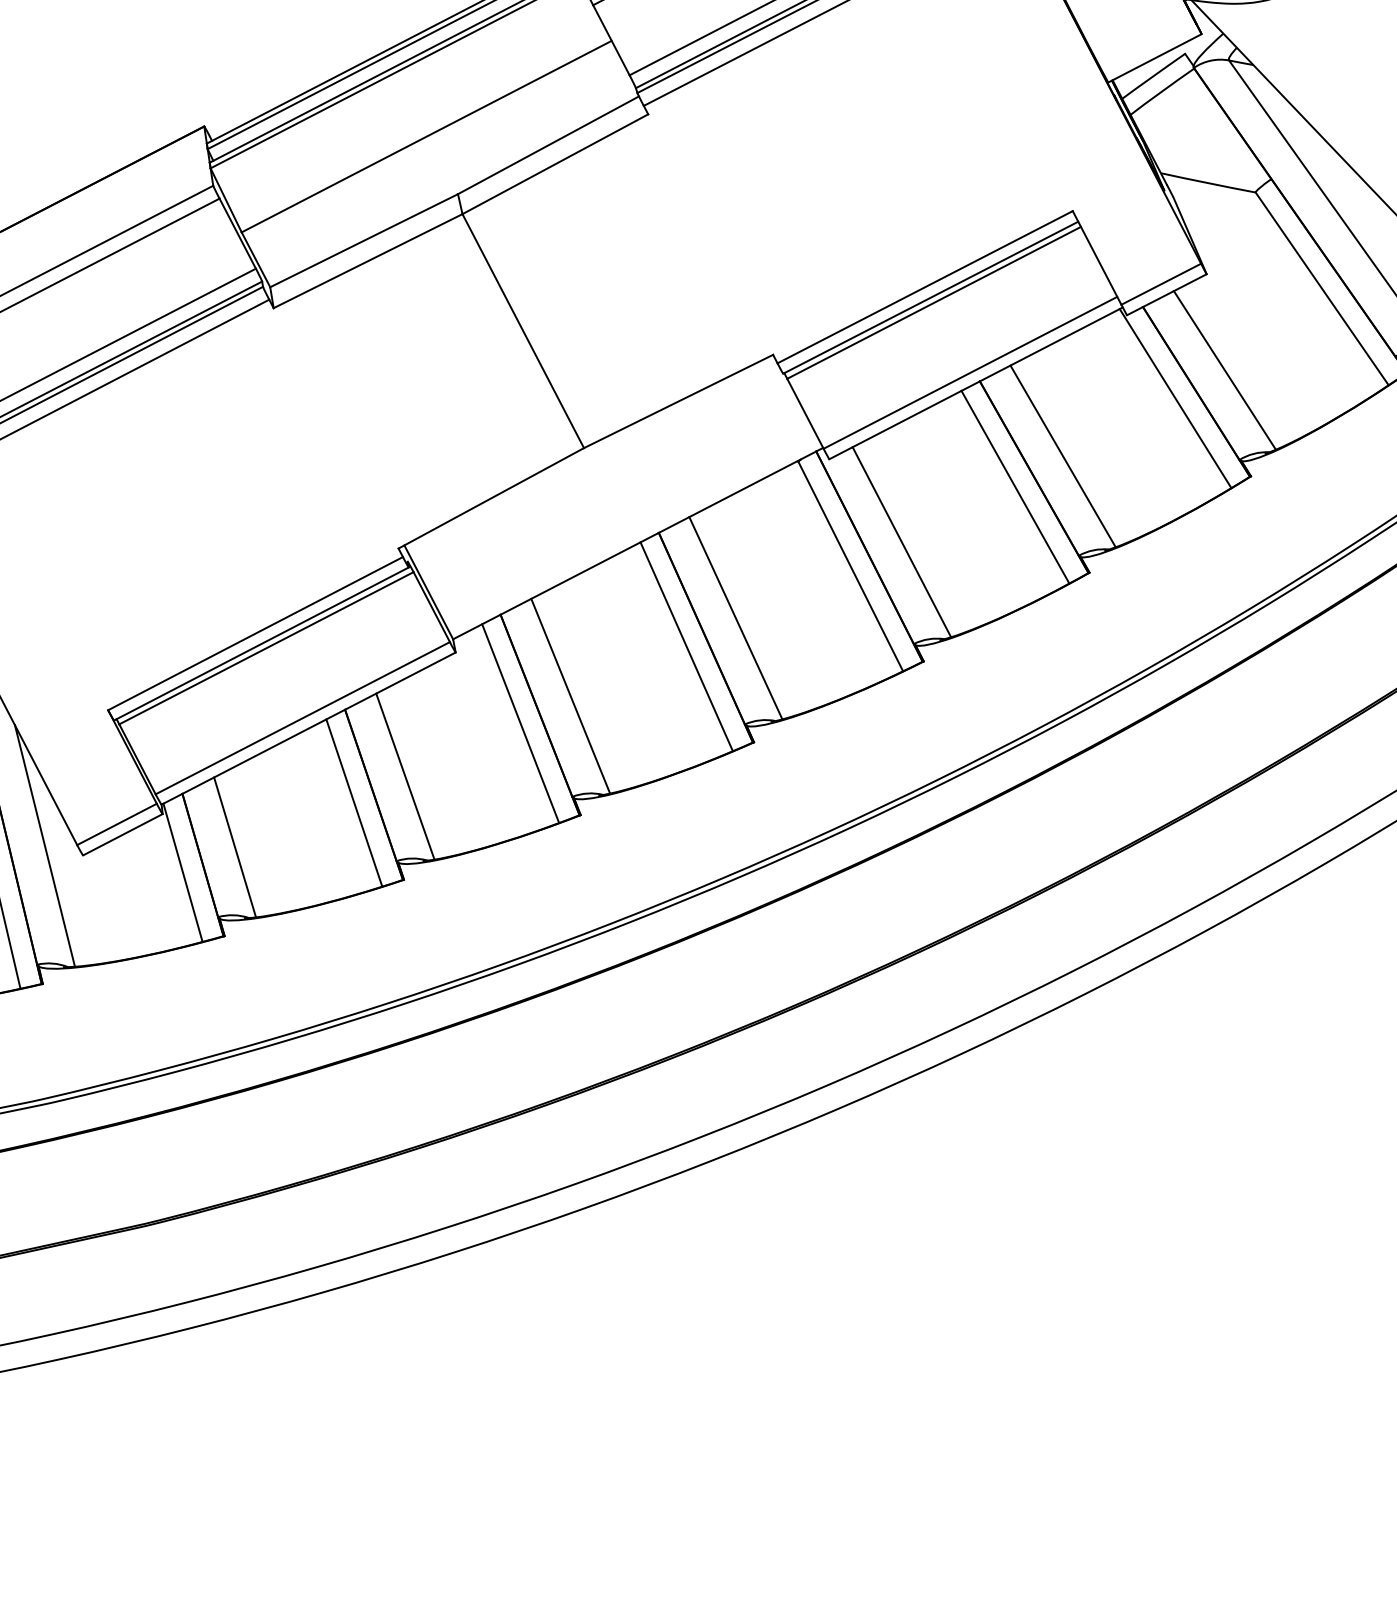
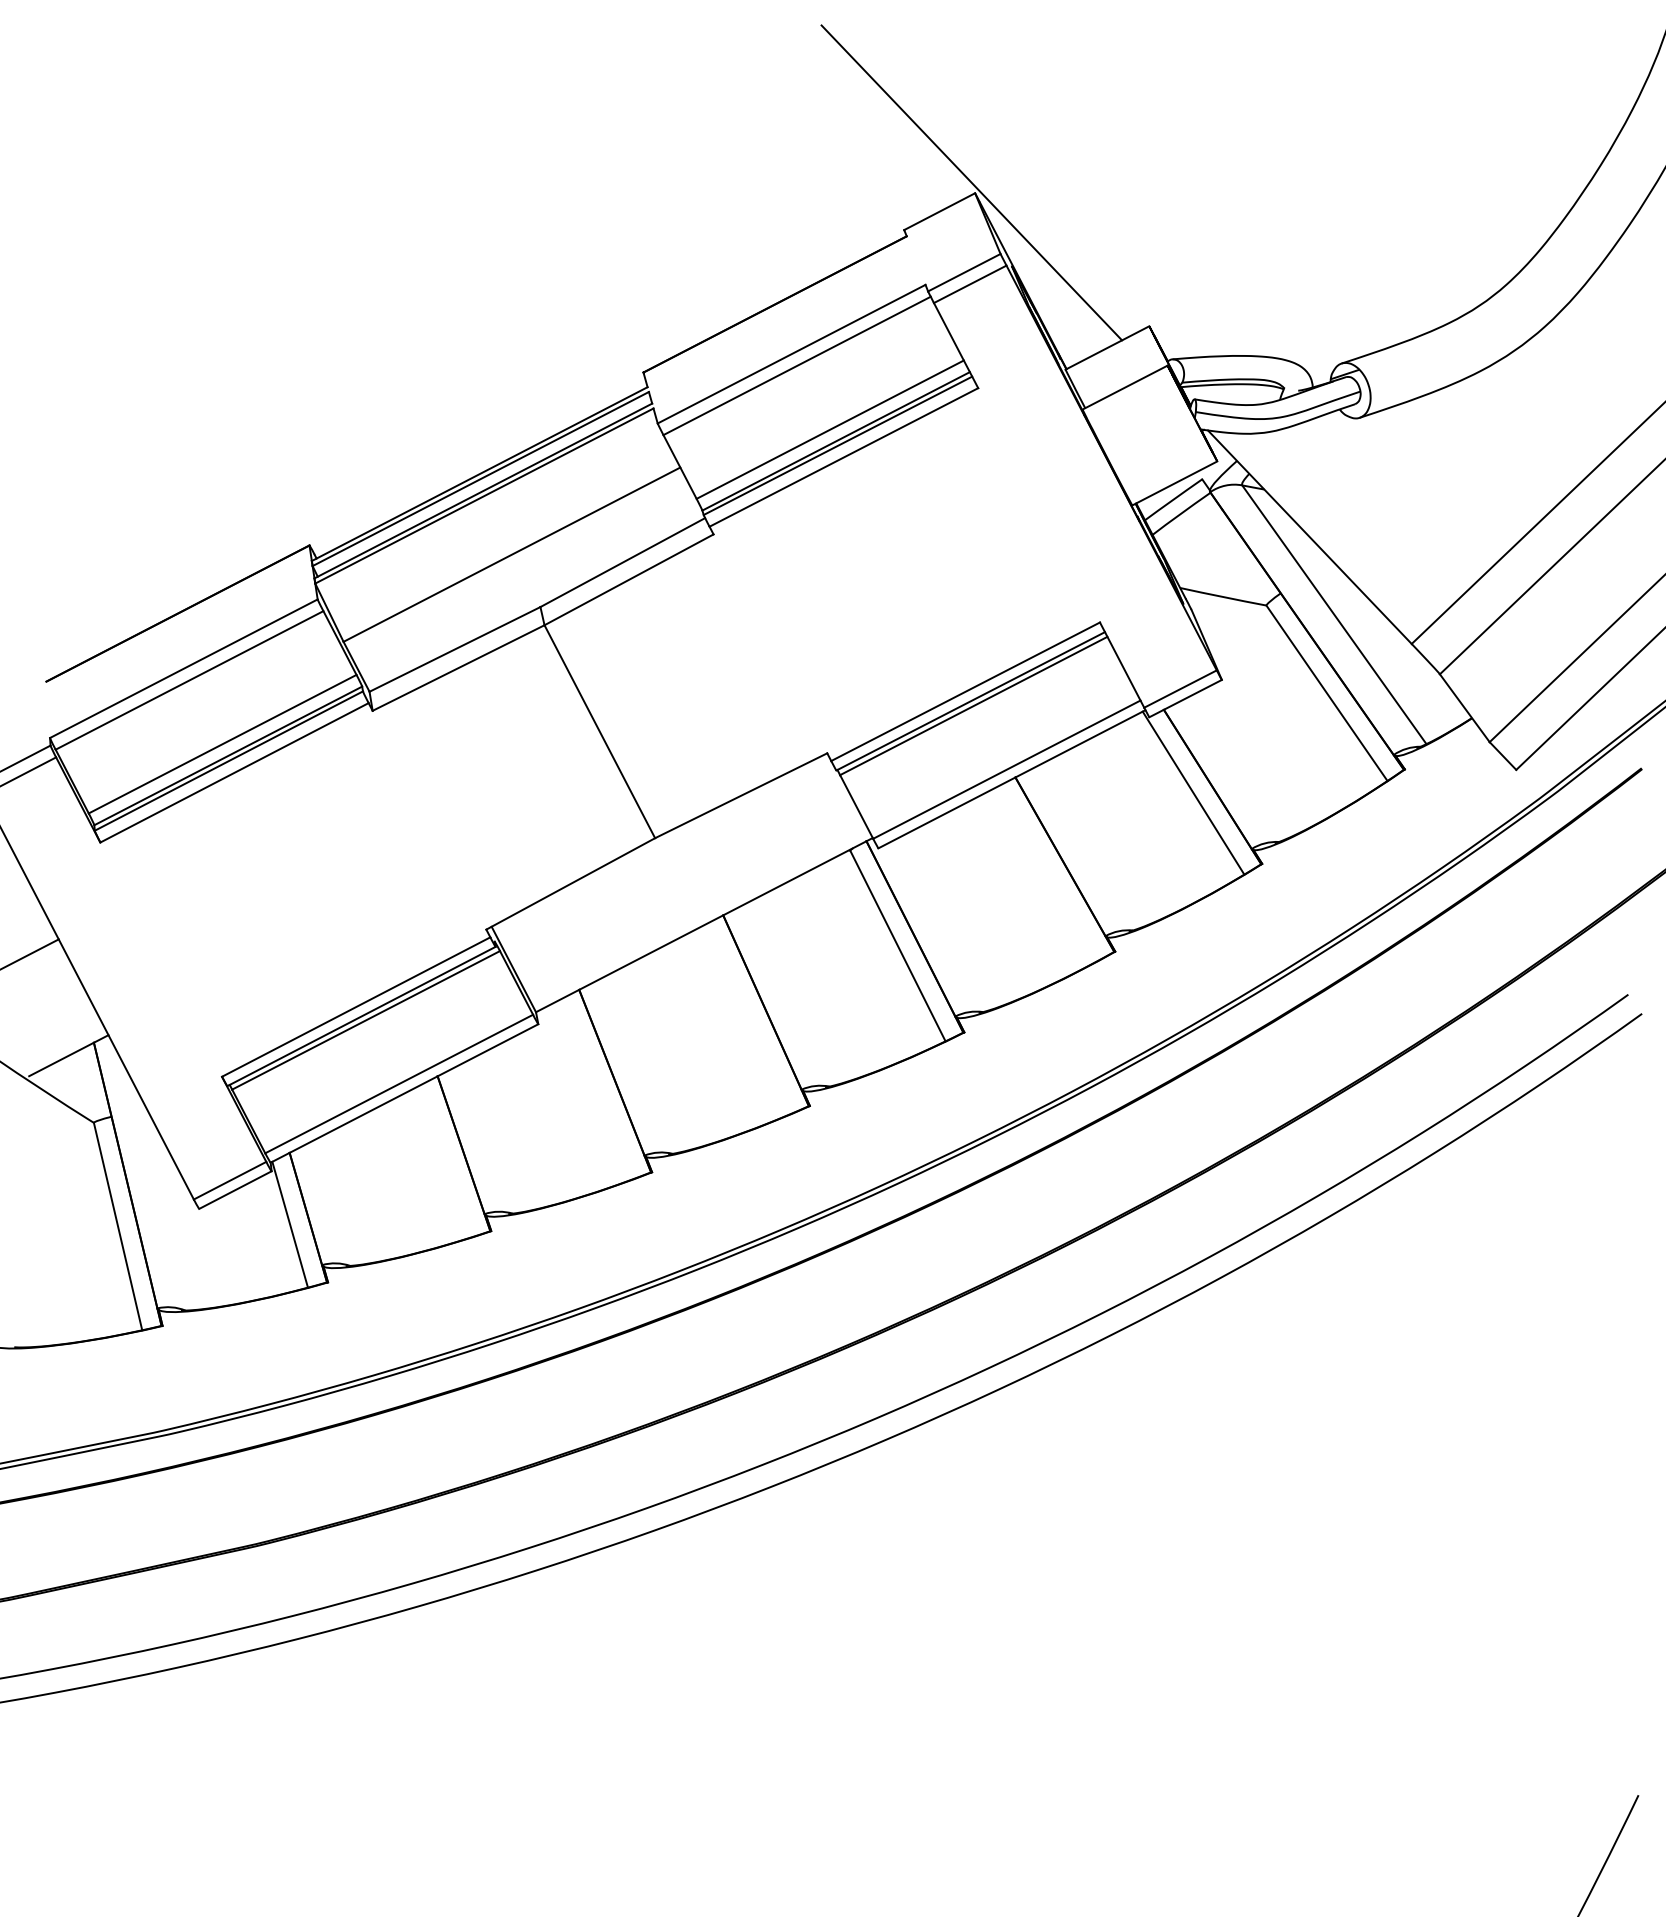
line: (1224, 370) -> (1238, 767), removed
line: (1063, 456) -> (1091, 845), removed
line: (1015, 486) -> (1047, 873), removed
line: (901, 541) -> (944, 923), removed
line: (736, 617) -> (793, 992), removed
line: (686, 646) -> (748, 1018), removed
line: (570, 695) -> (642, 1063), removed
line: (520, 723) -> (597, 1088), removed
line: (405, 775) -> (492, 1136), removed
line: (353, 803) -> (445, 1161), removed
line: (44, 846) -> (164, 1200), removed
line: (235, 847) -> (337, 1201), removed

